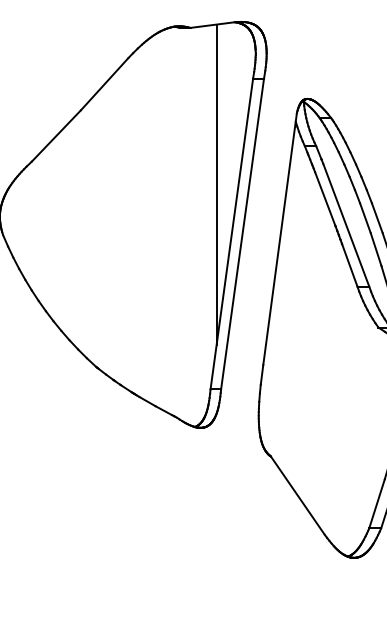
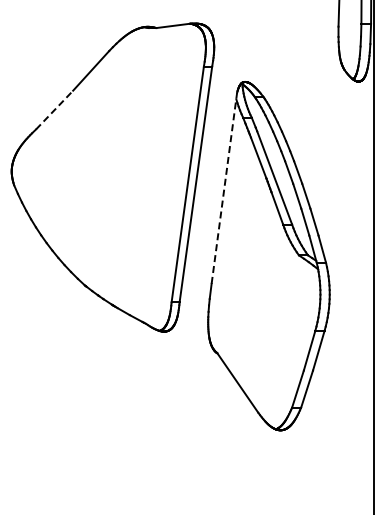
line: (56, 136) -> (54, 110), solid -> dashed
line: (216, 183) -> (176, 146), removed
line: (280, 237) -> (224, 187), solid -> dashed

